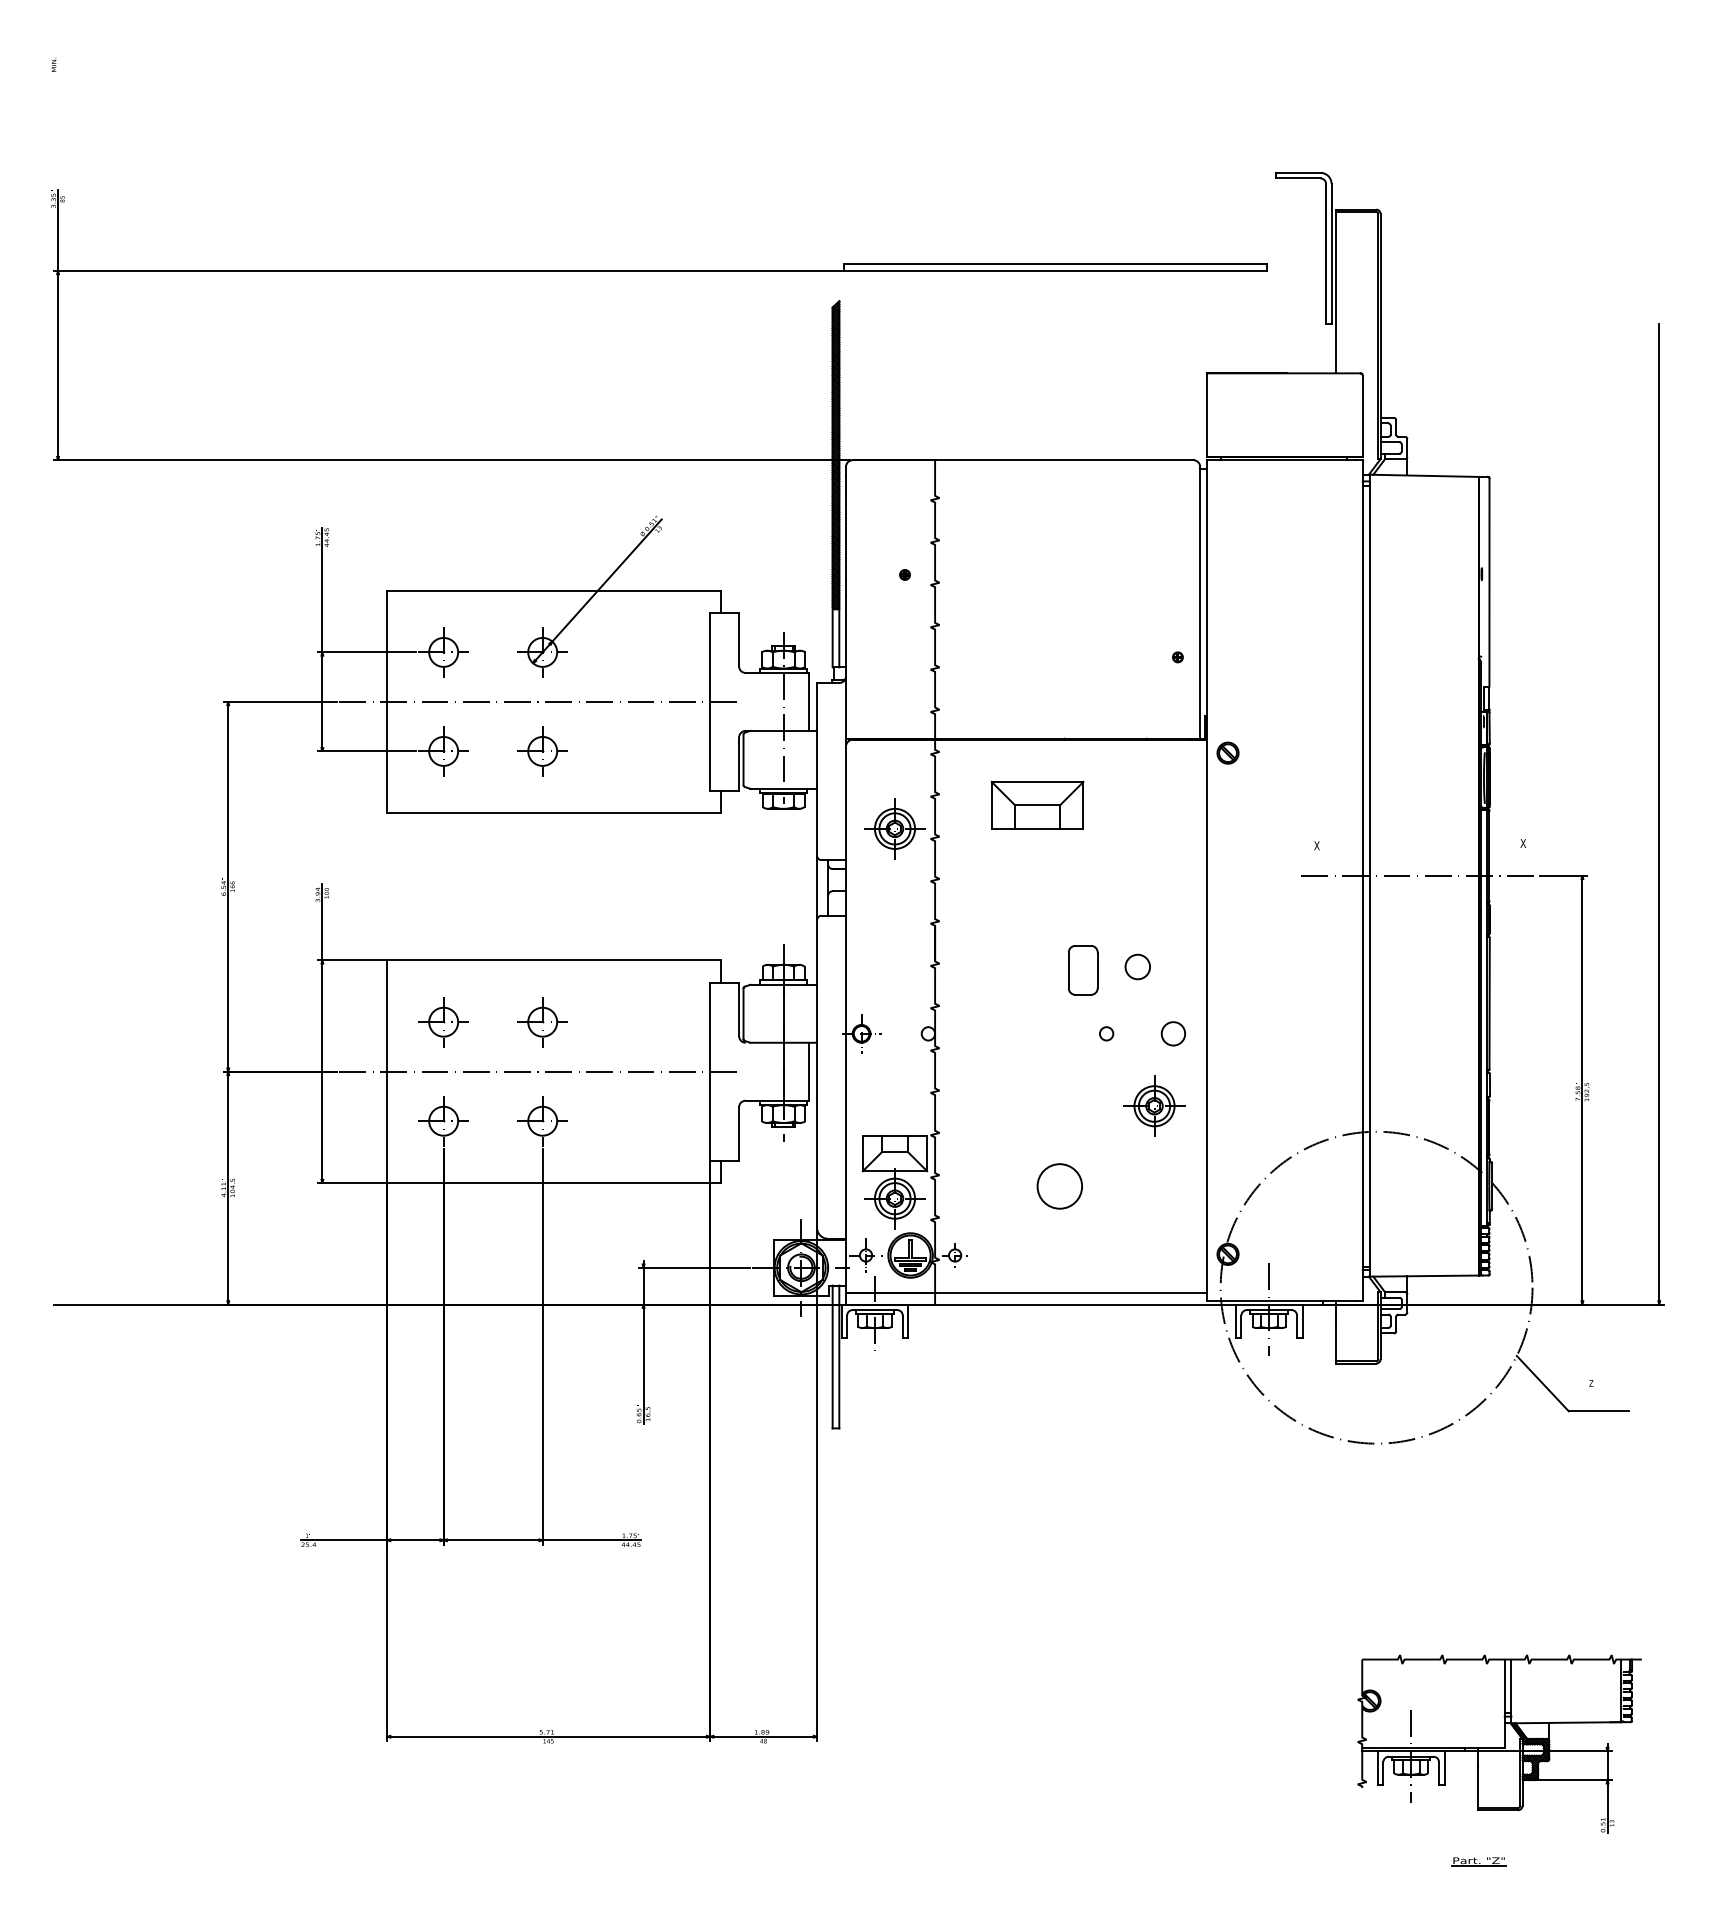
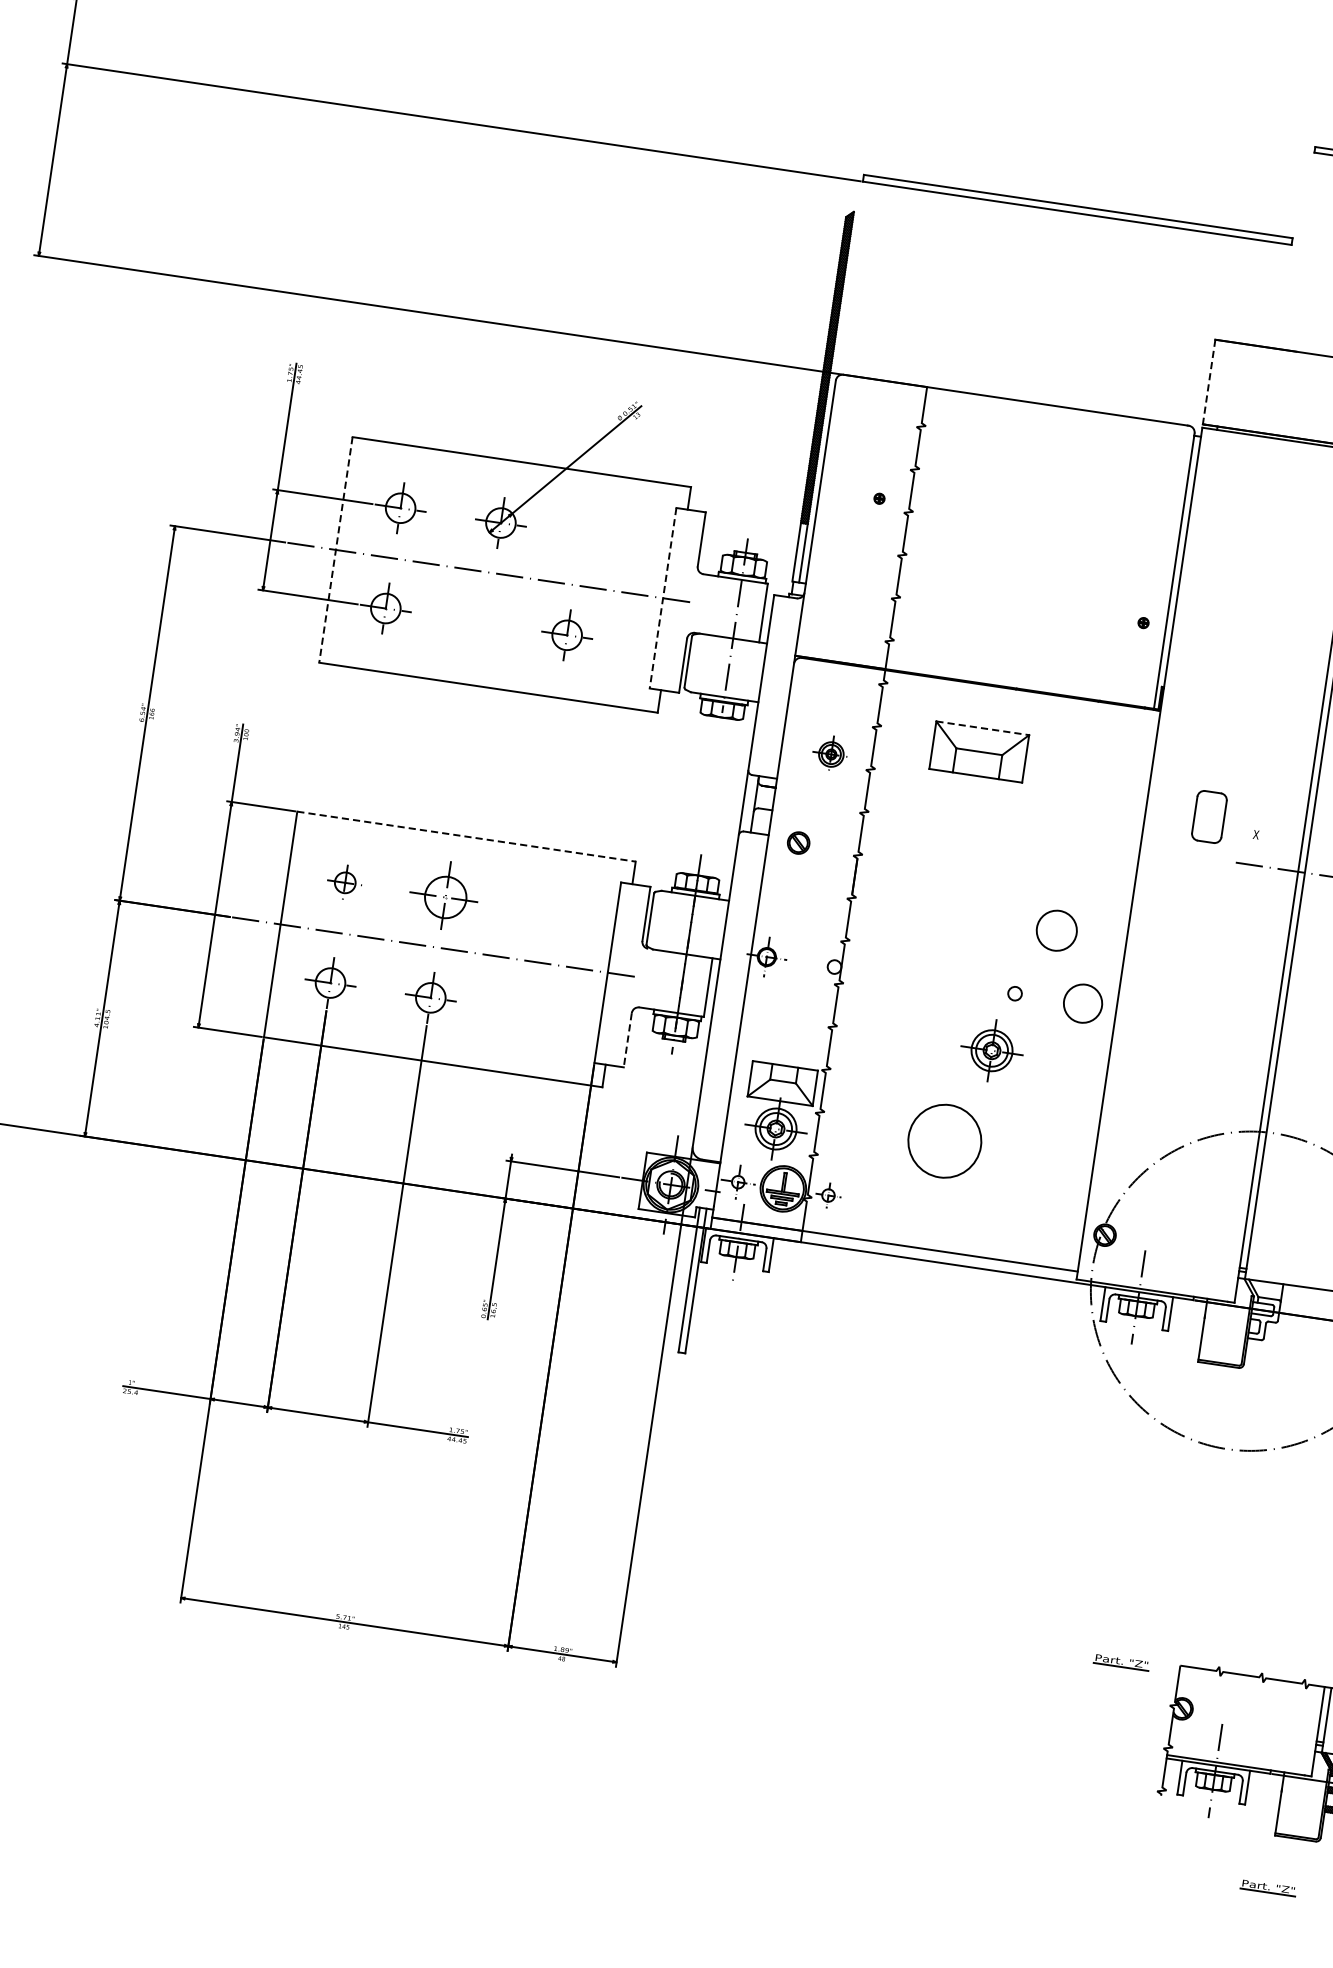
line: (1206, 415) -> (1208, 382), solid -> dashed
line: (387, 702) -> (336, 550), solid -> dashed
line: (710, 702) -> (663, 598), solid -> dashed
part: (542, 751) -> (566, 635), moved
part: (1227, 752) -> (798, 842), moved
line: (1037, 781) -> (982, 727), solid -> dashed
part: (894, 828) -> (830, 754), size x0.6
line: (554, 960) -> (466, 836), solid -> dashed
circle: (1137, 966) -> (1056, 930), size x1.6
part: (1083, 970) -> (1209, 817), moved
part: (443, 1022) -> (345, 883), size x0.7
part: (542, 1022) -> (445, 897), size x1.4
circle: (1172, 1033) -> (1081, 1003), size x1.6
part: (1154, 1105) -> (992, 1049), moved
line: (739, 1134) -> (628, 1040), solid -> dashed
circle: (1059, 1186) -> (944, 1141), size x1.6
part: (1304, 1664) -> (1121, 1662), added

